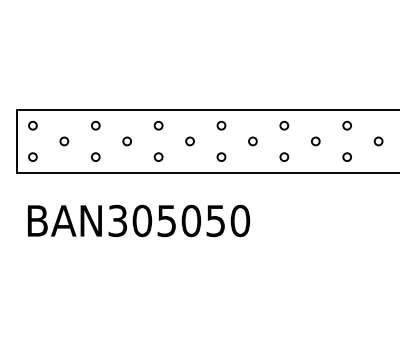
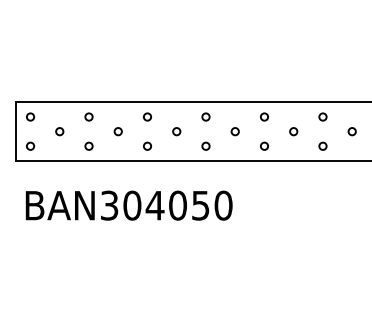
text: (166, 221) -> (154, 206), BAN305050 -> BAN304050

